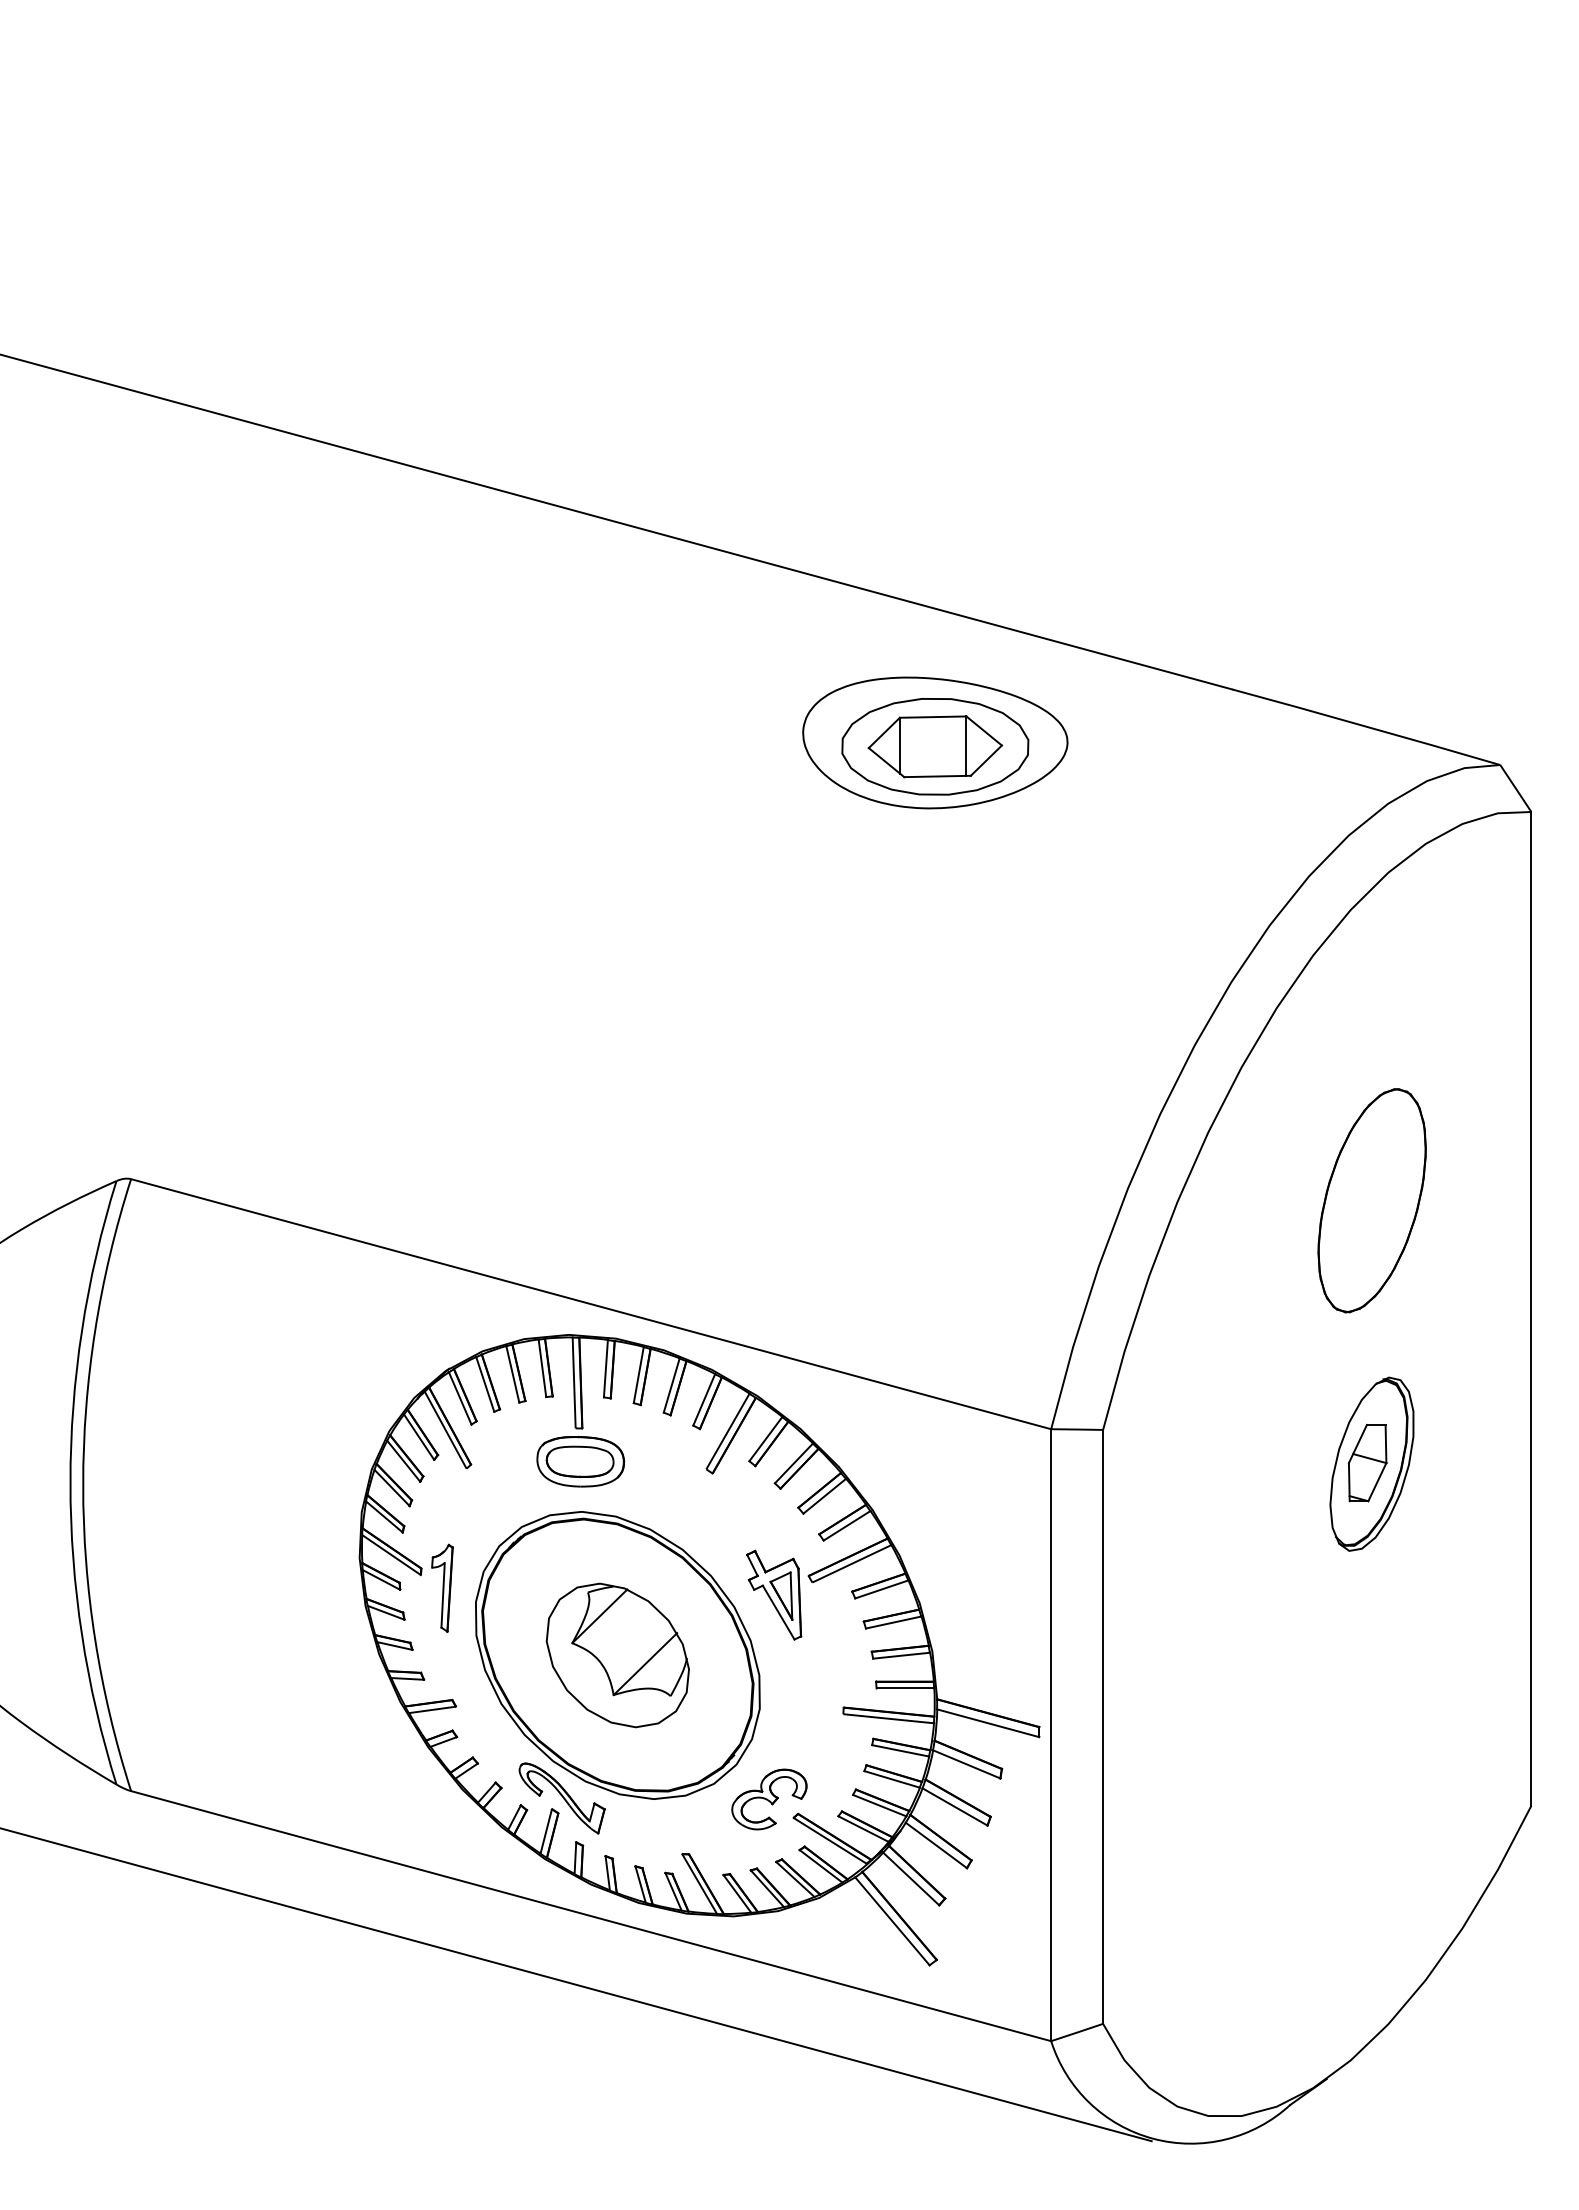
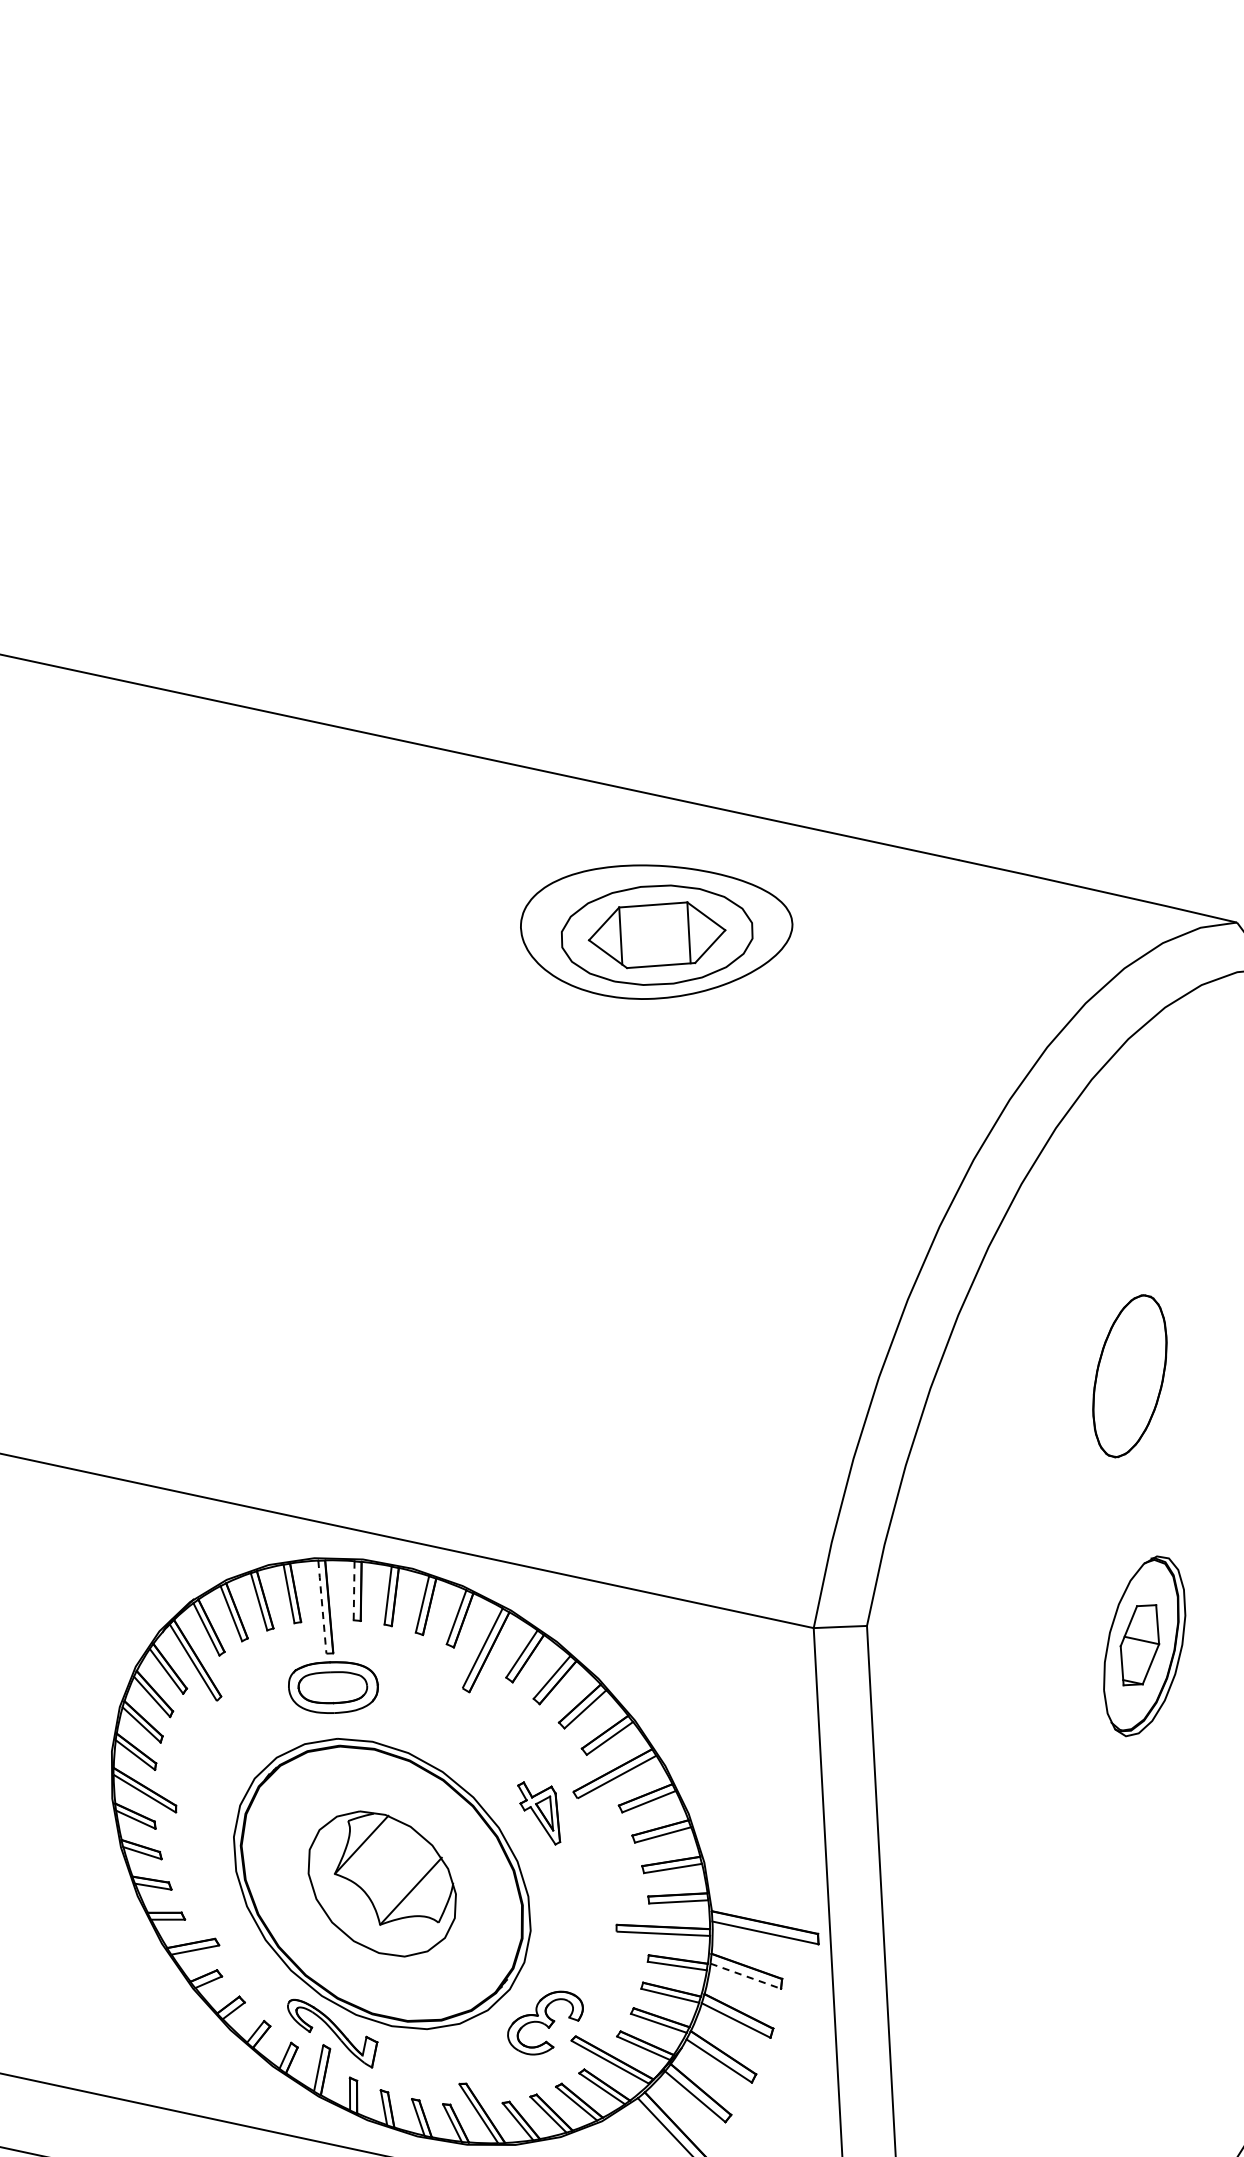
part: (1371, 1200) -> (1129, 1375), size x0.7
line: (605, 1368) -> (353, 1590), solid -> dashed
line: (574, 1382) -> (322, 1606), solid -> dashed
part: (442, 1587) -> (198, 1824), removed
part: (774, 1594) -> (539, 1812), size x0.7
line: (967, 1764) -> (746, 1976), solid -> dashed

